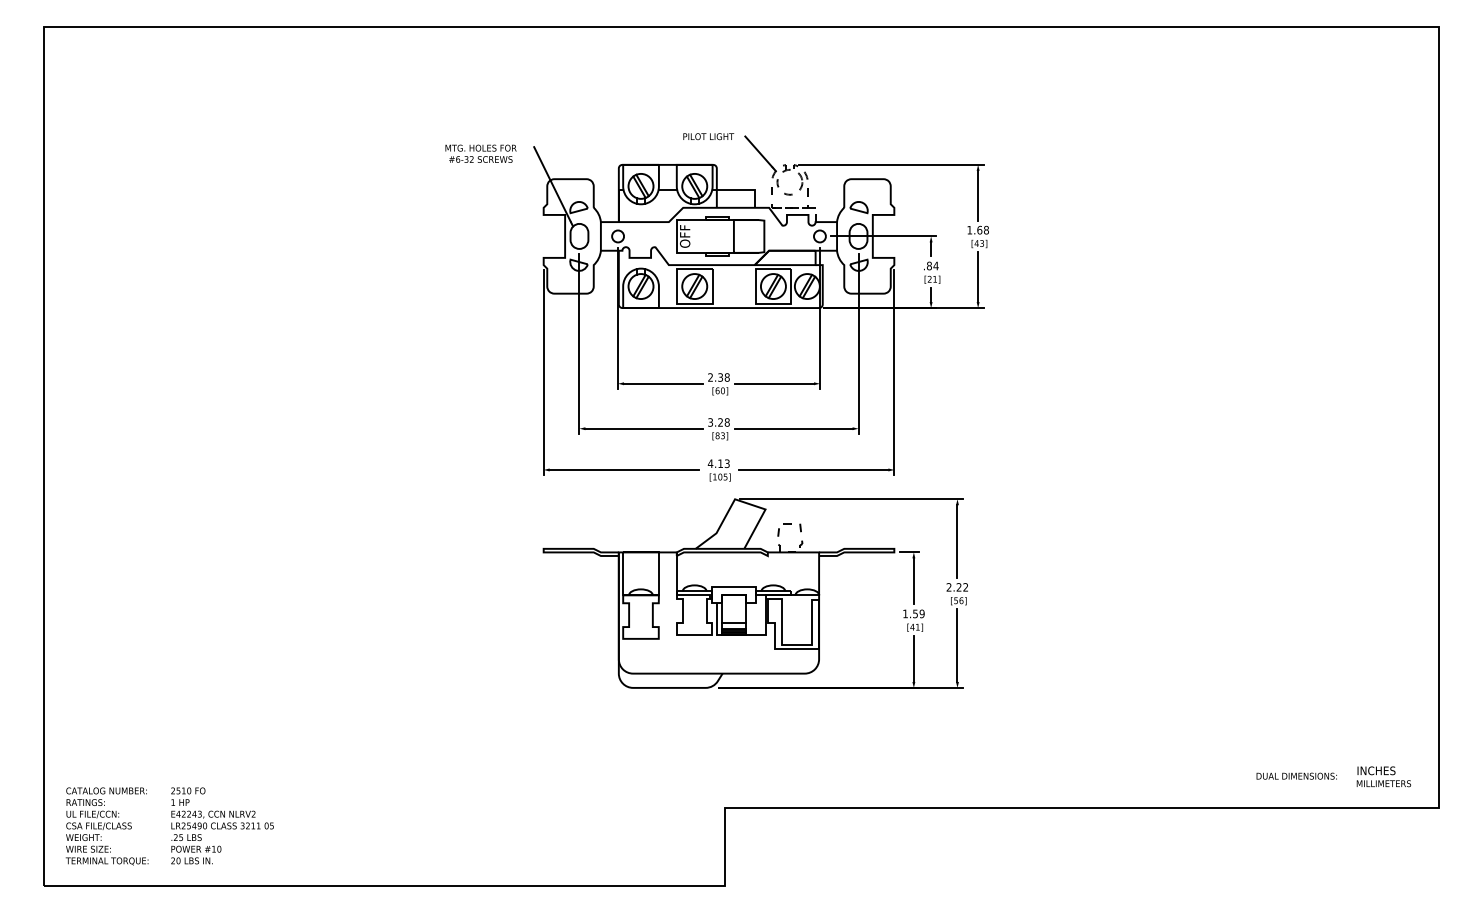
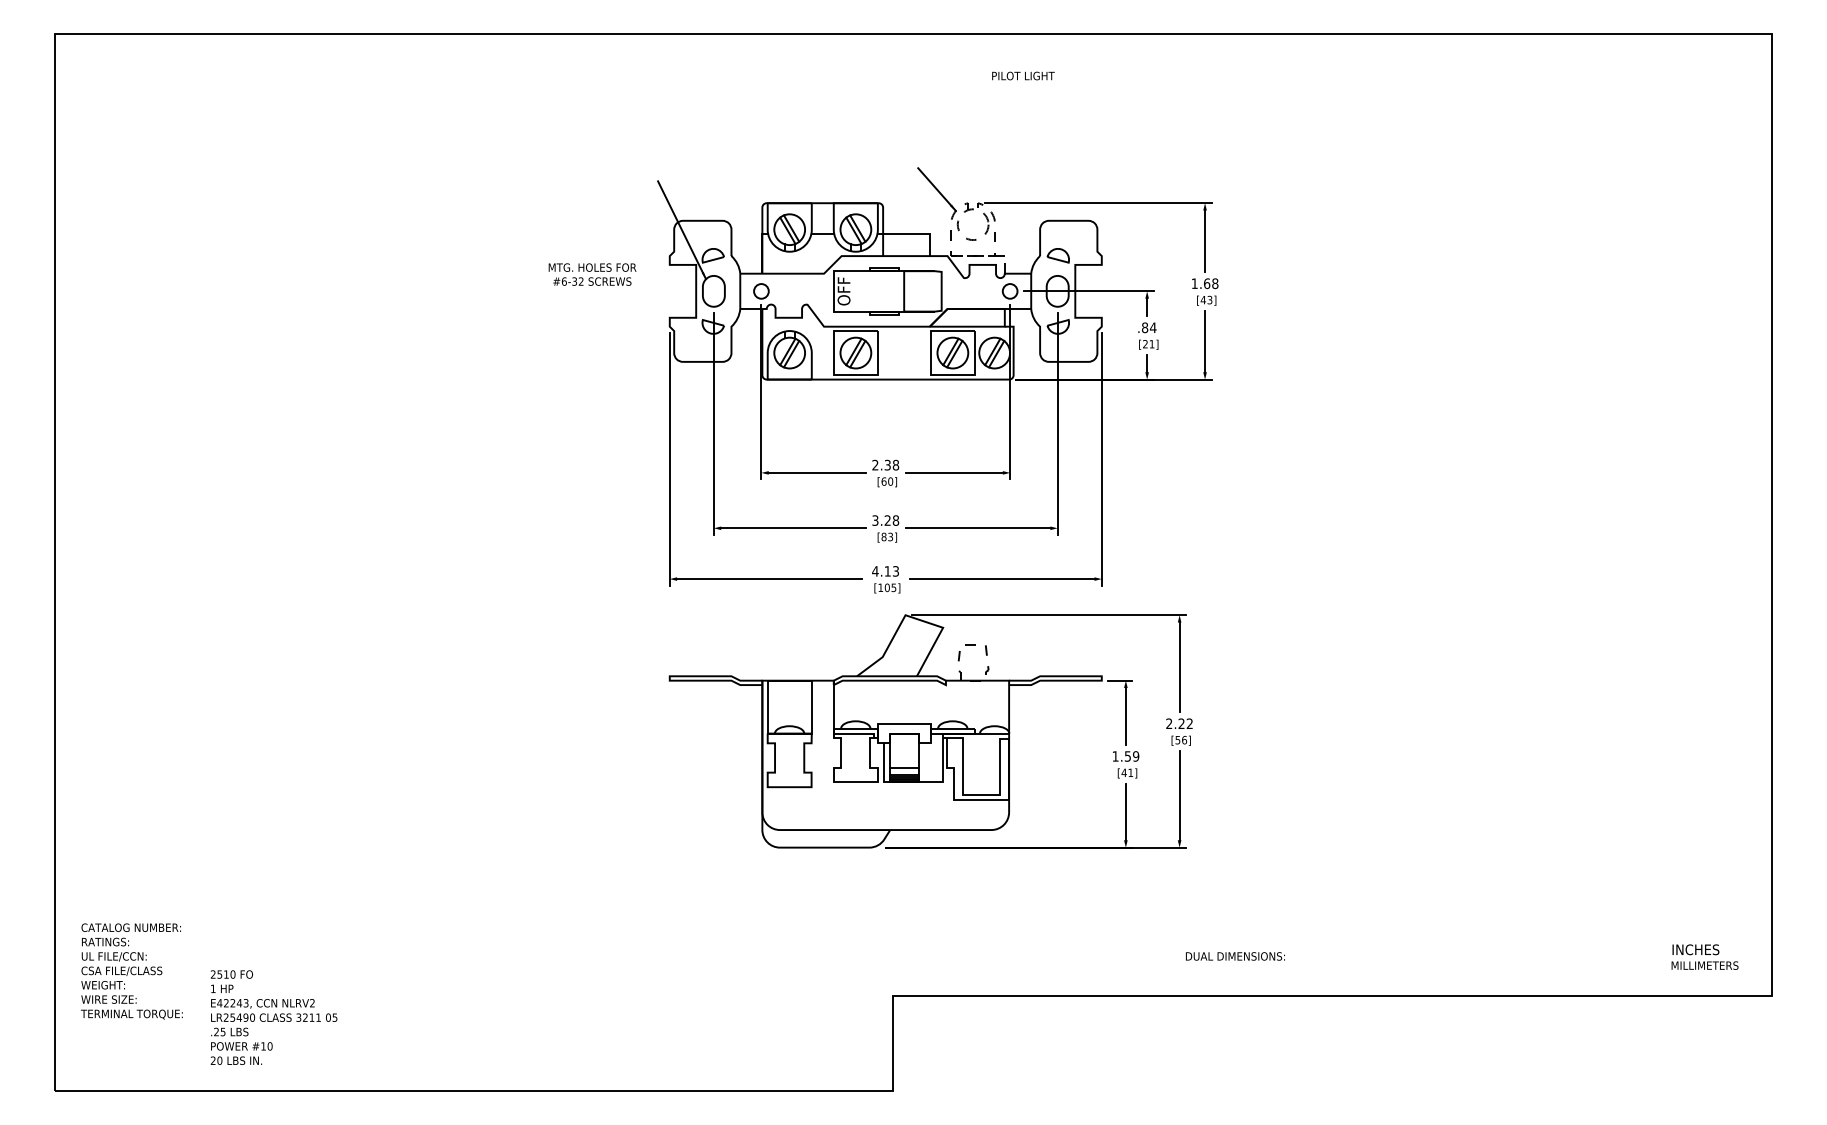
text: (708, 136) -> (1023, 75), moved
text: (480, 153) -> (591, 274), moved
text: (1296, 775) -> (1235, 955), moved
text: (106, 826) -> (131, 971), moved

